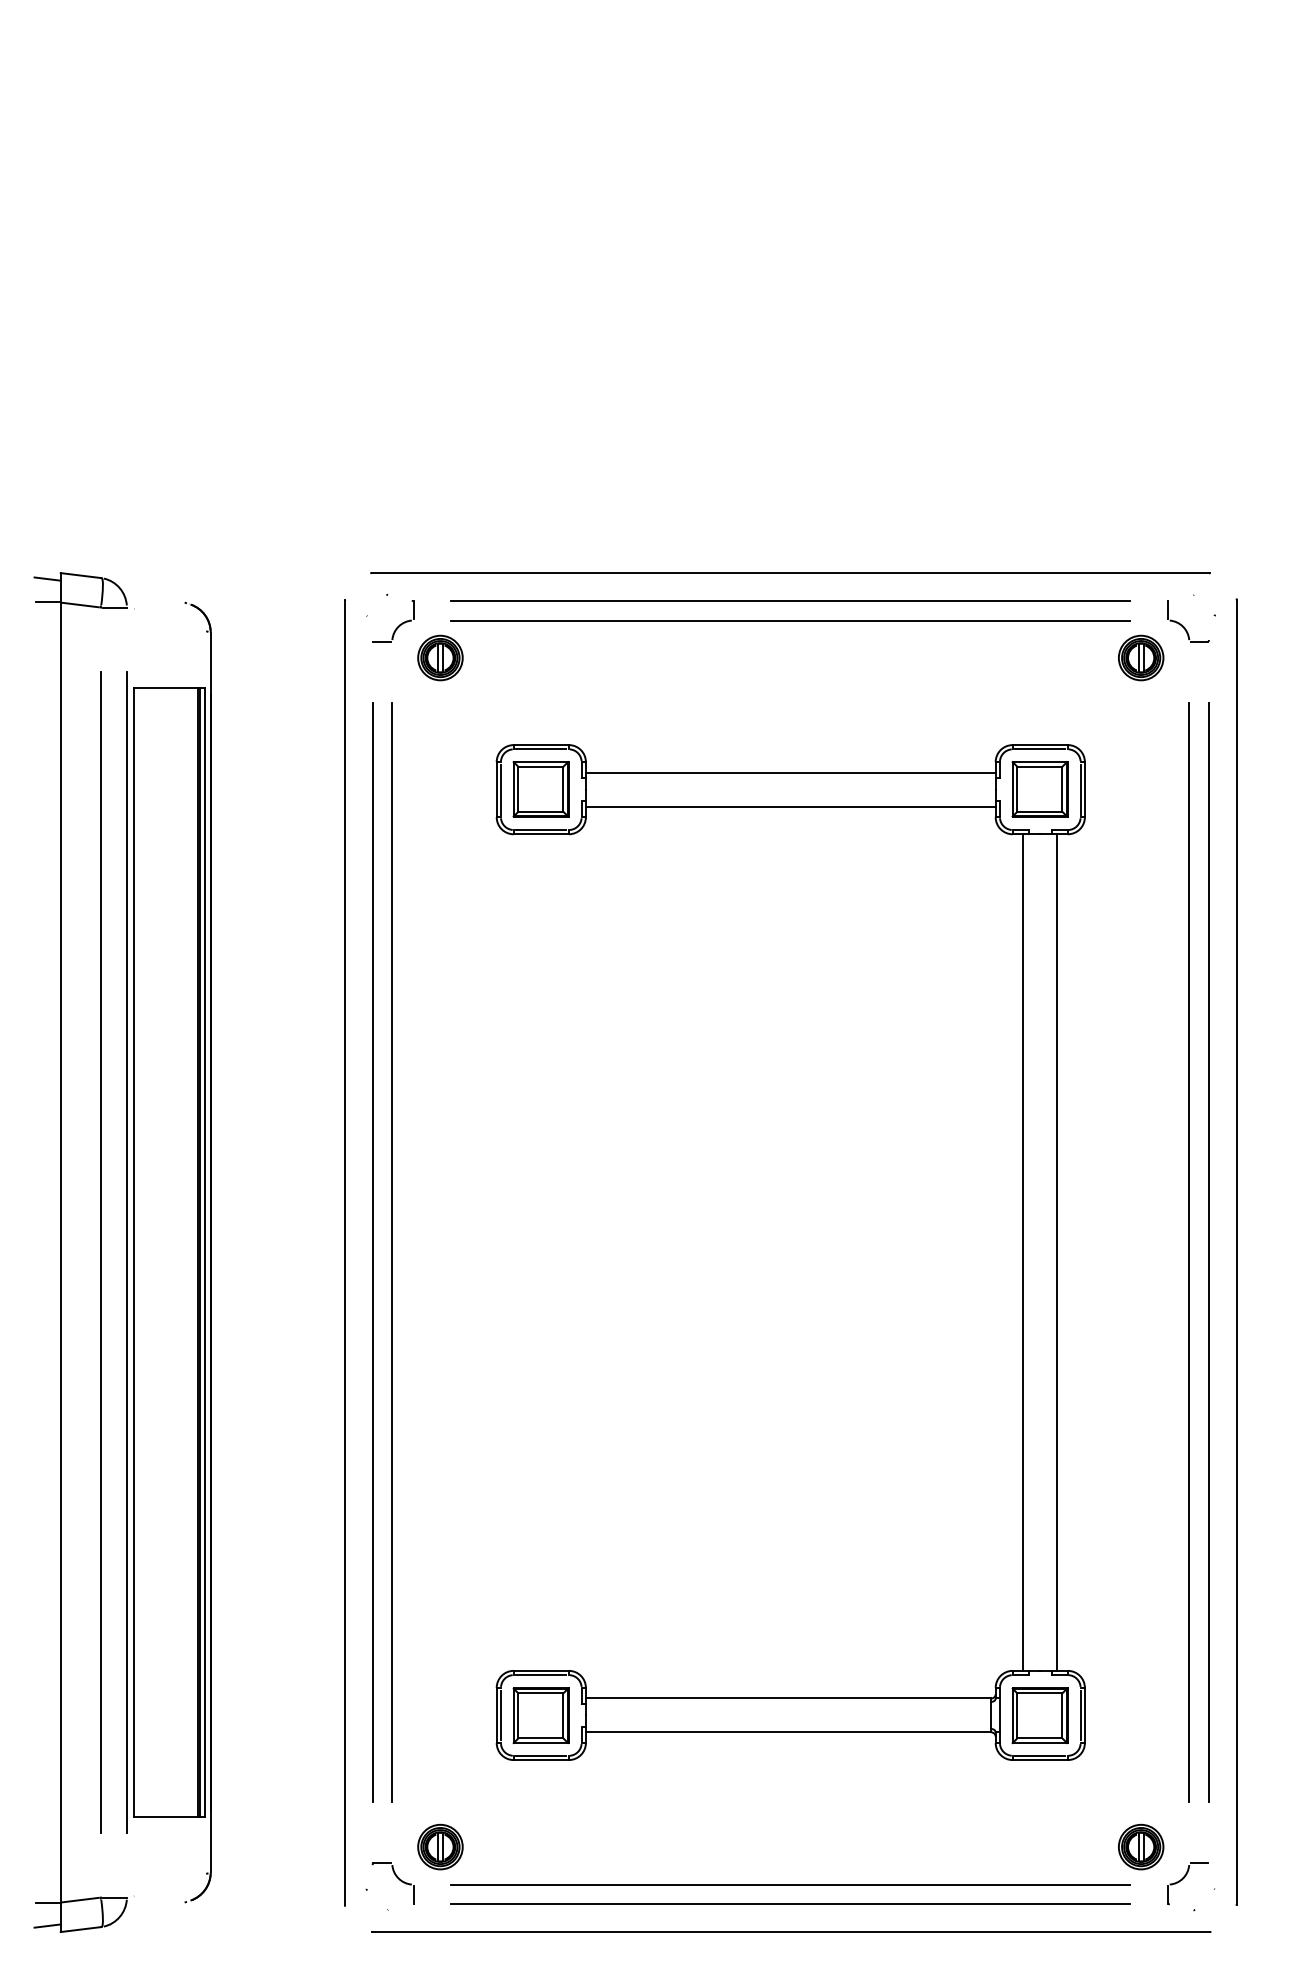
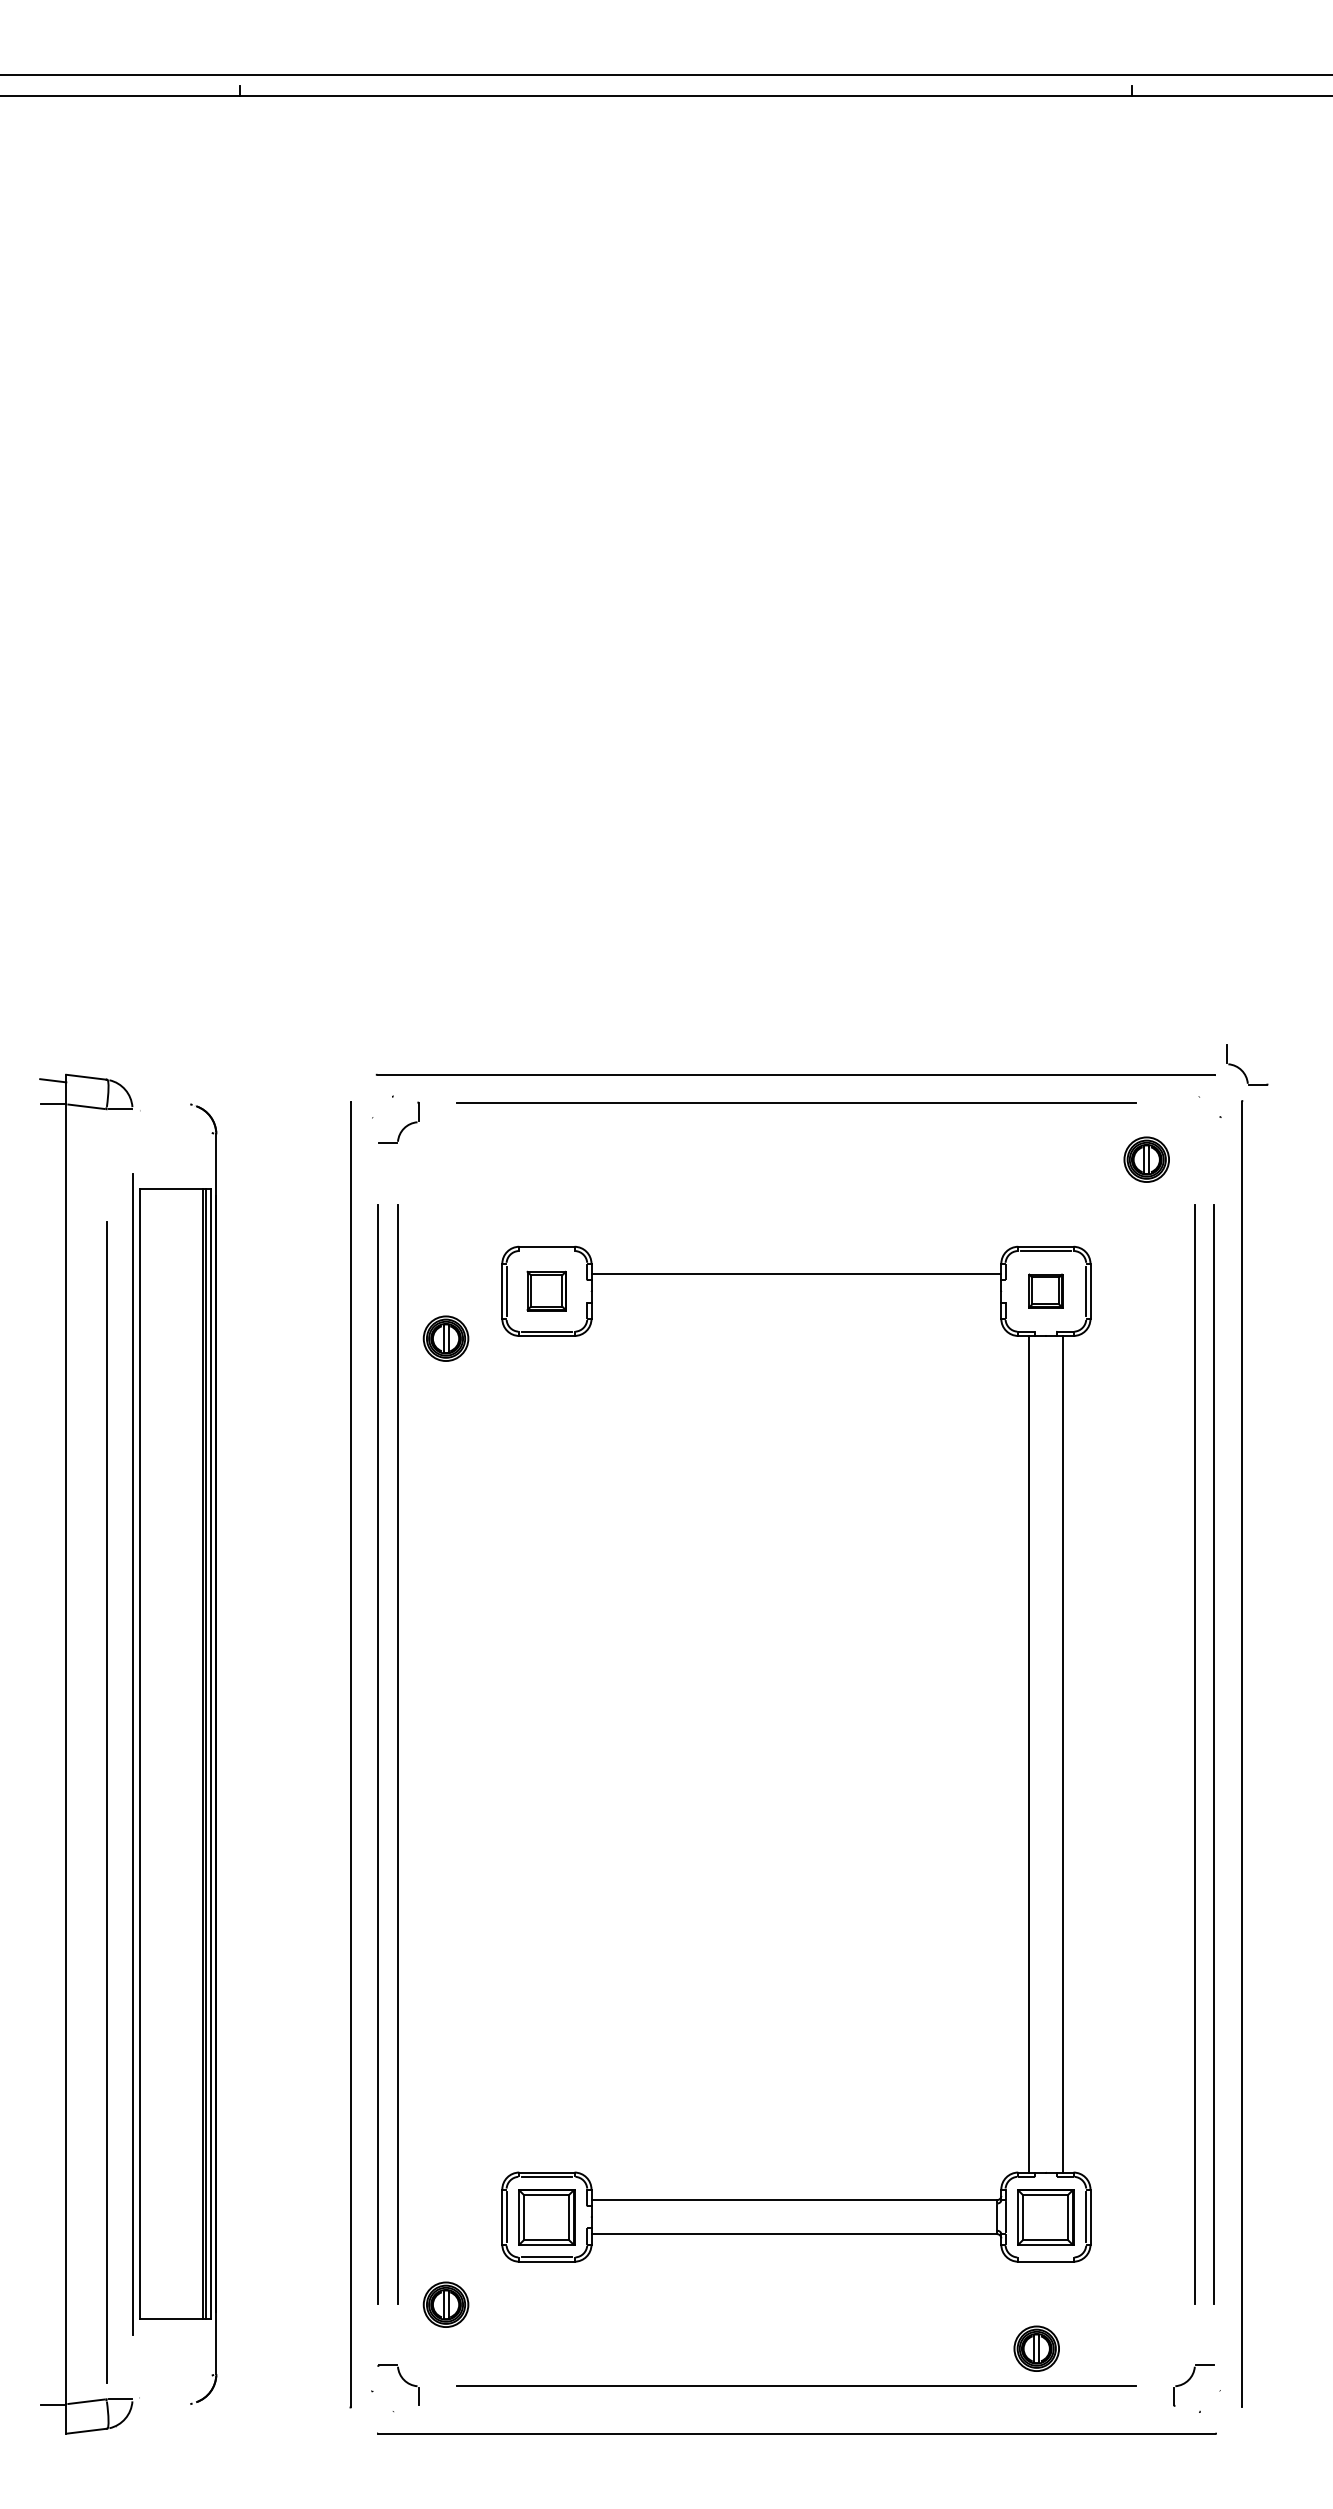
line: (789, 620) -> (795, 1122), removed
part: (1183, 625) -> (1242, 1069), moved
part: (439, 657) -> (445, 1338), moved
line: (540, 749) -> (546, 1251), removed
part: (540, 788) -> (546, 1290), size x0.7
part: (1039, 788) -> (1045, 1290), size x0.6
line: (790, 806) -> (796, 1308), removed
line: (100, 1252) -> (106, 1802), moved
line: (1039, 1755) -> (1045, 2257), removed
part: (439, 1846) -> (445, 2304), moved
part: (1140, 1846) -> (1036, 2348), moved
line: (789, 1903) -> (795, 2405), removed
line: (47, 1925) -> (53, 2427), removed

